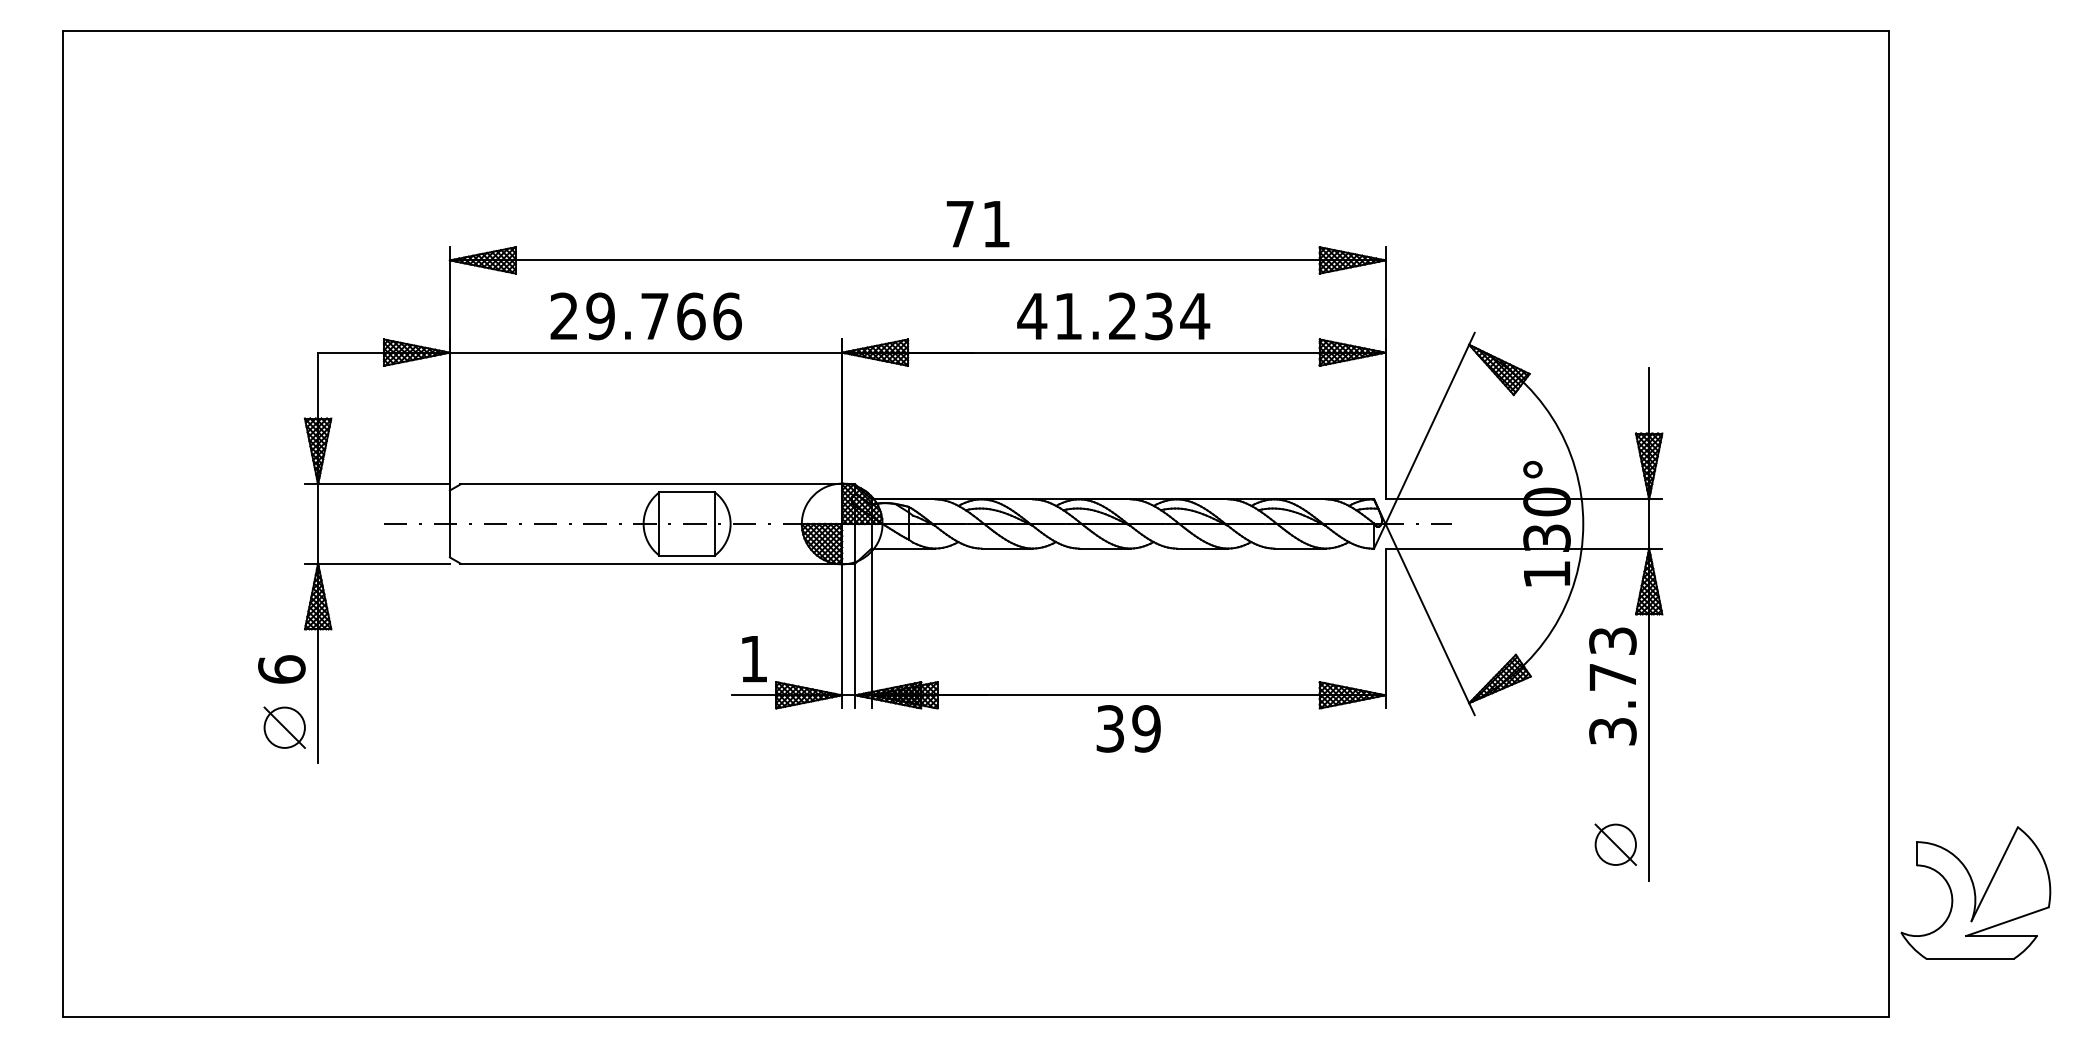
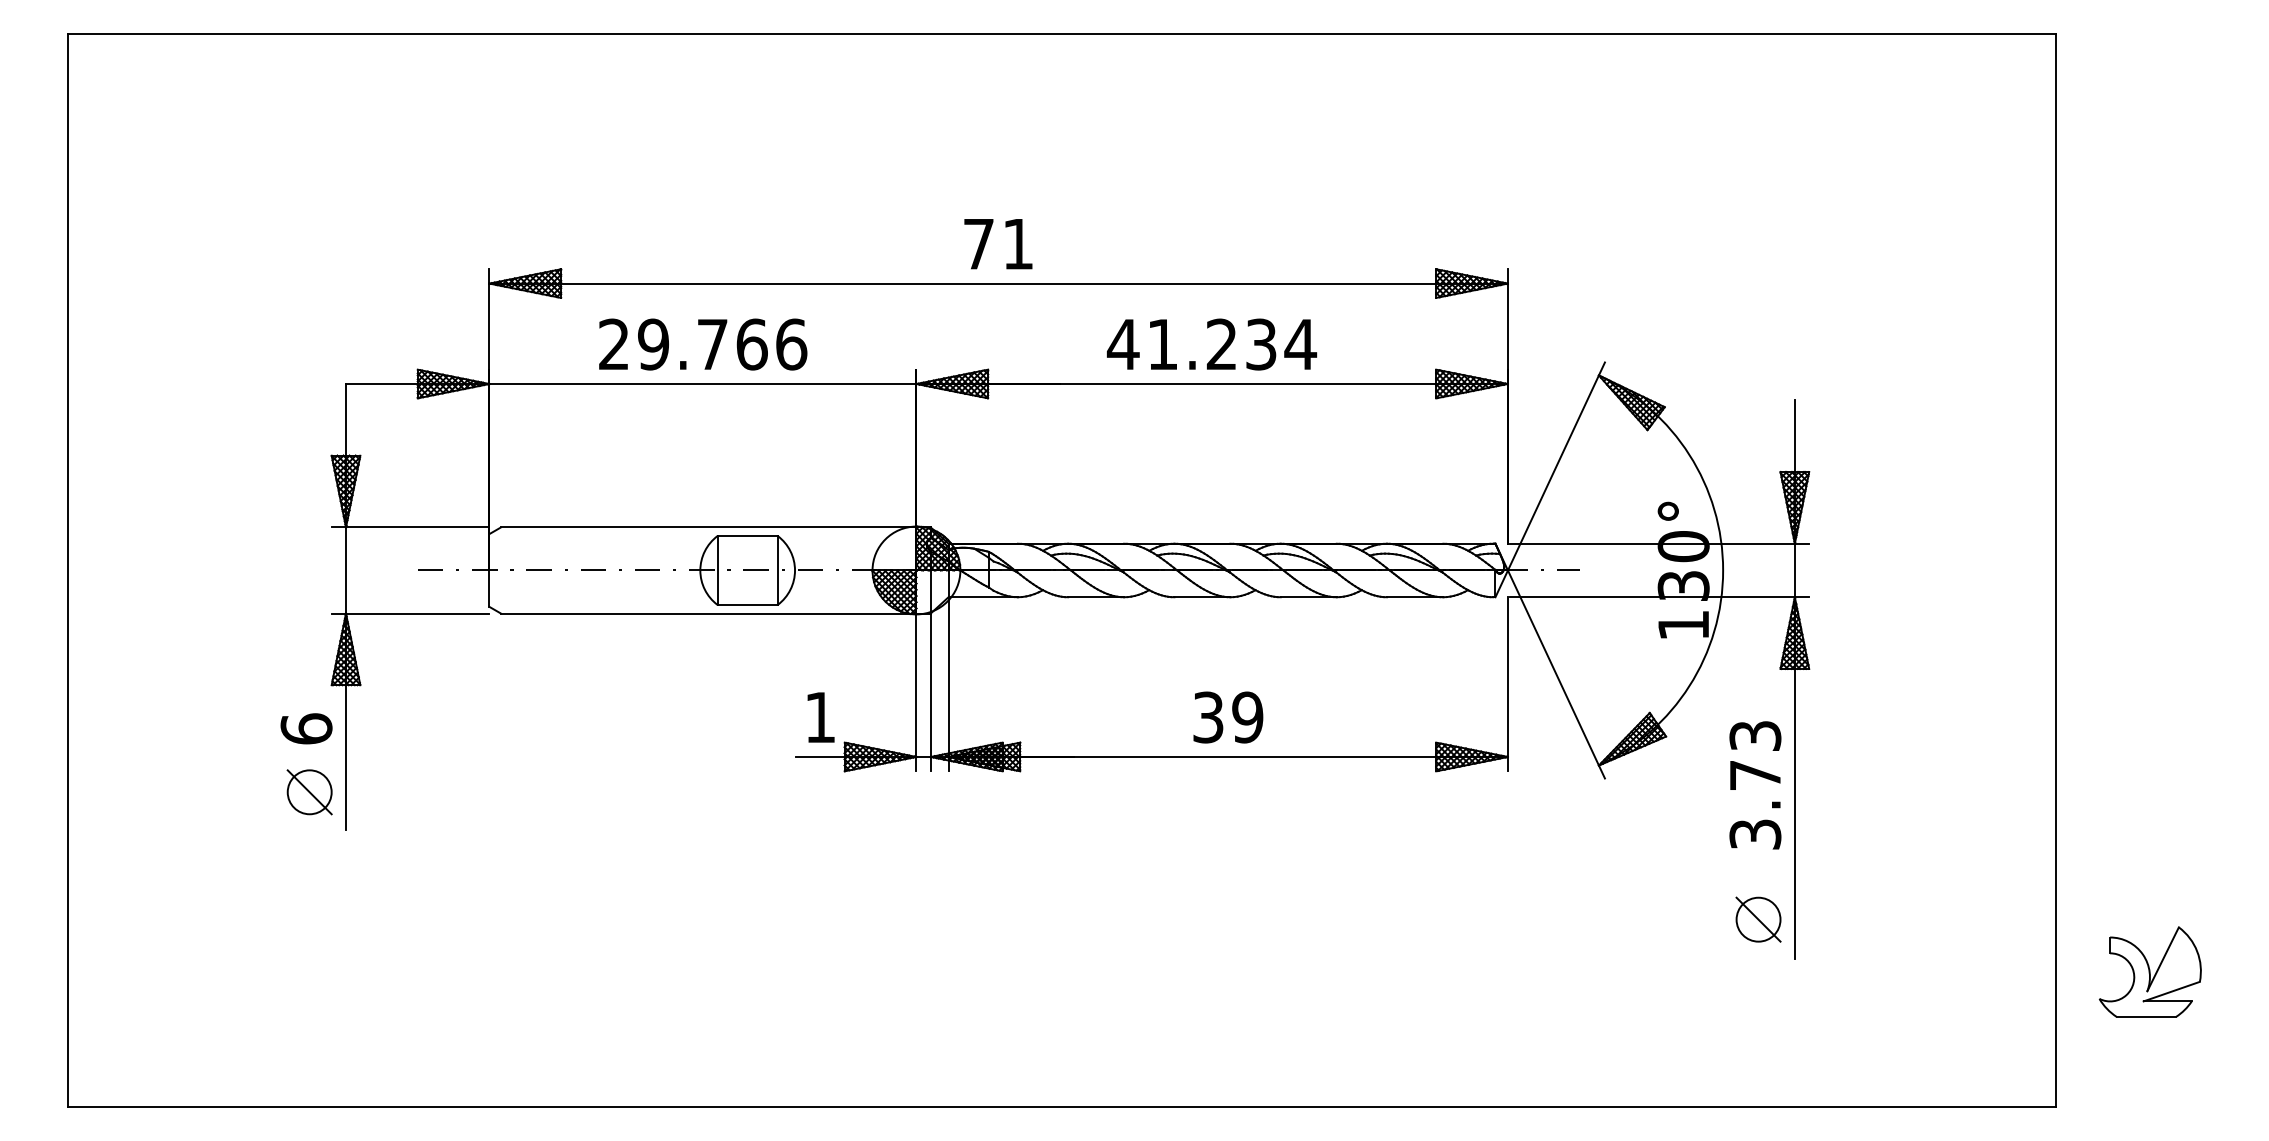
text: (978, 224) -> (998, 244), moved
text: (1613, 686) -> (1755, 785), moved
text: (1128, 728) -> (1228, 717), moved
part: (1974, 892) -> (2149, 971), size x0.62

